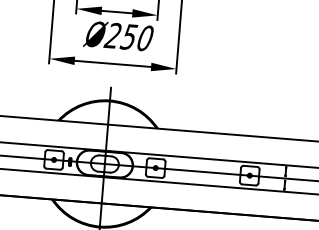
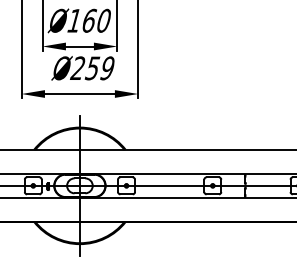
text: (145, 38) -> (107, 68), 250 -> 259

